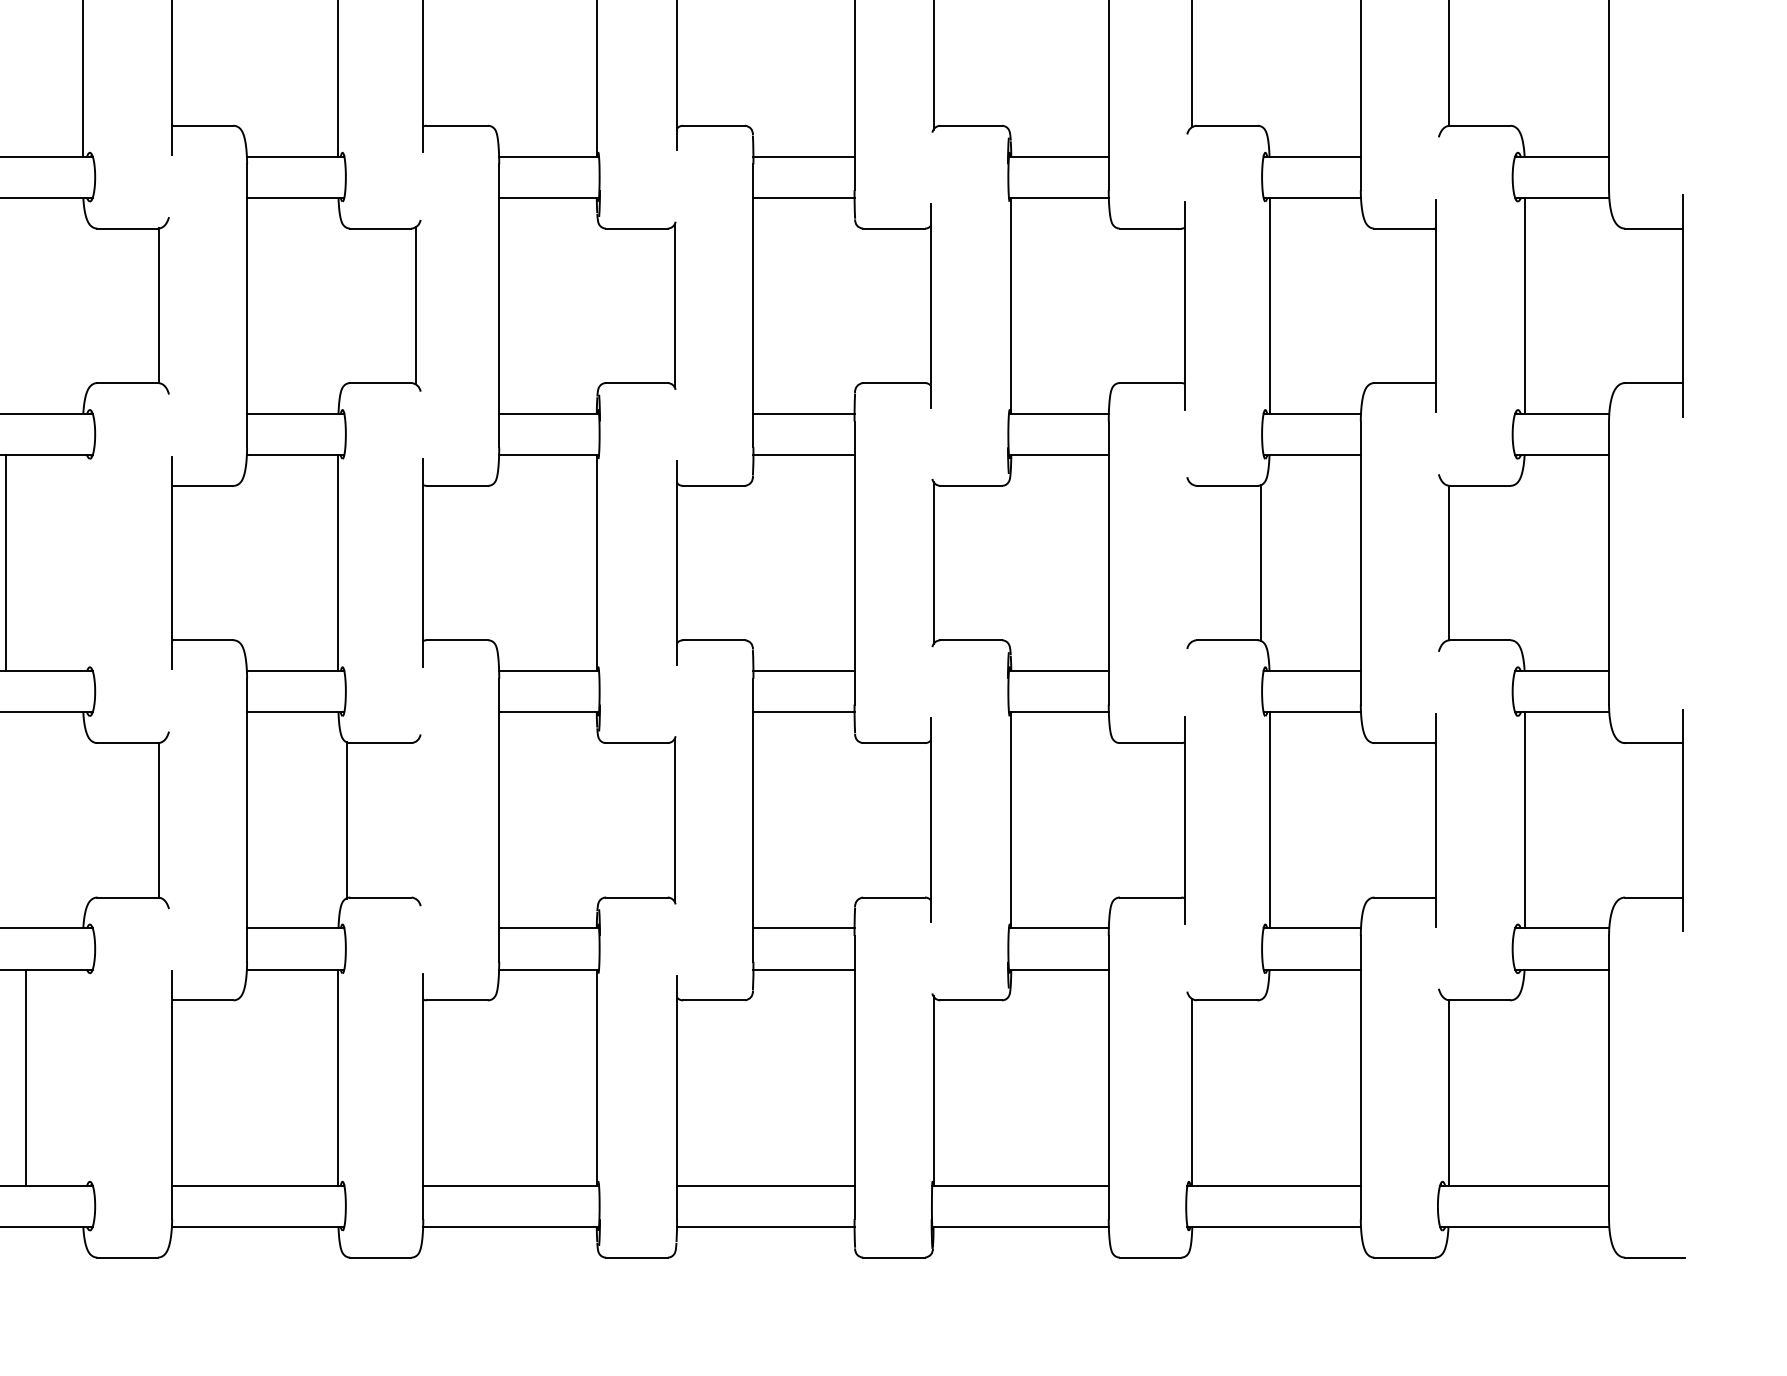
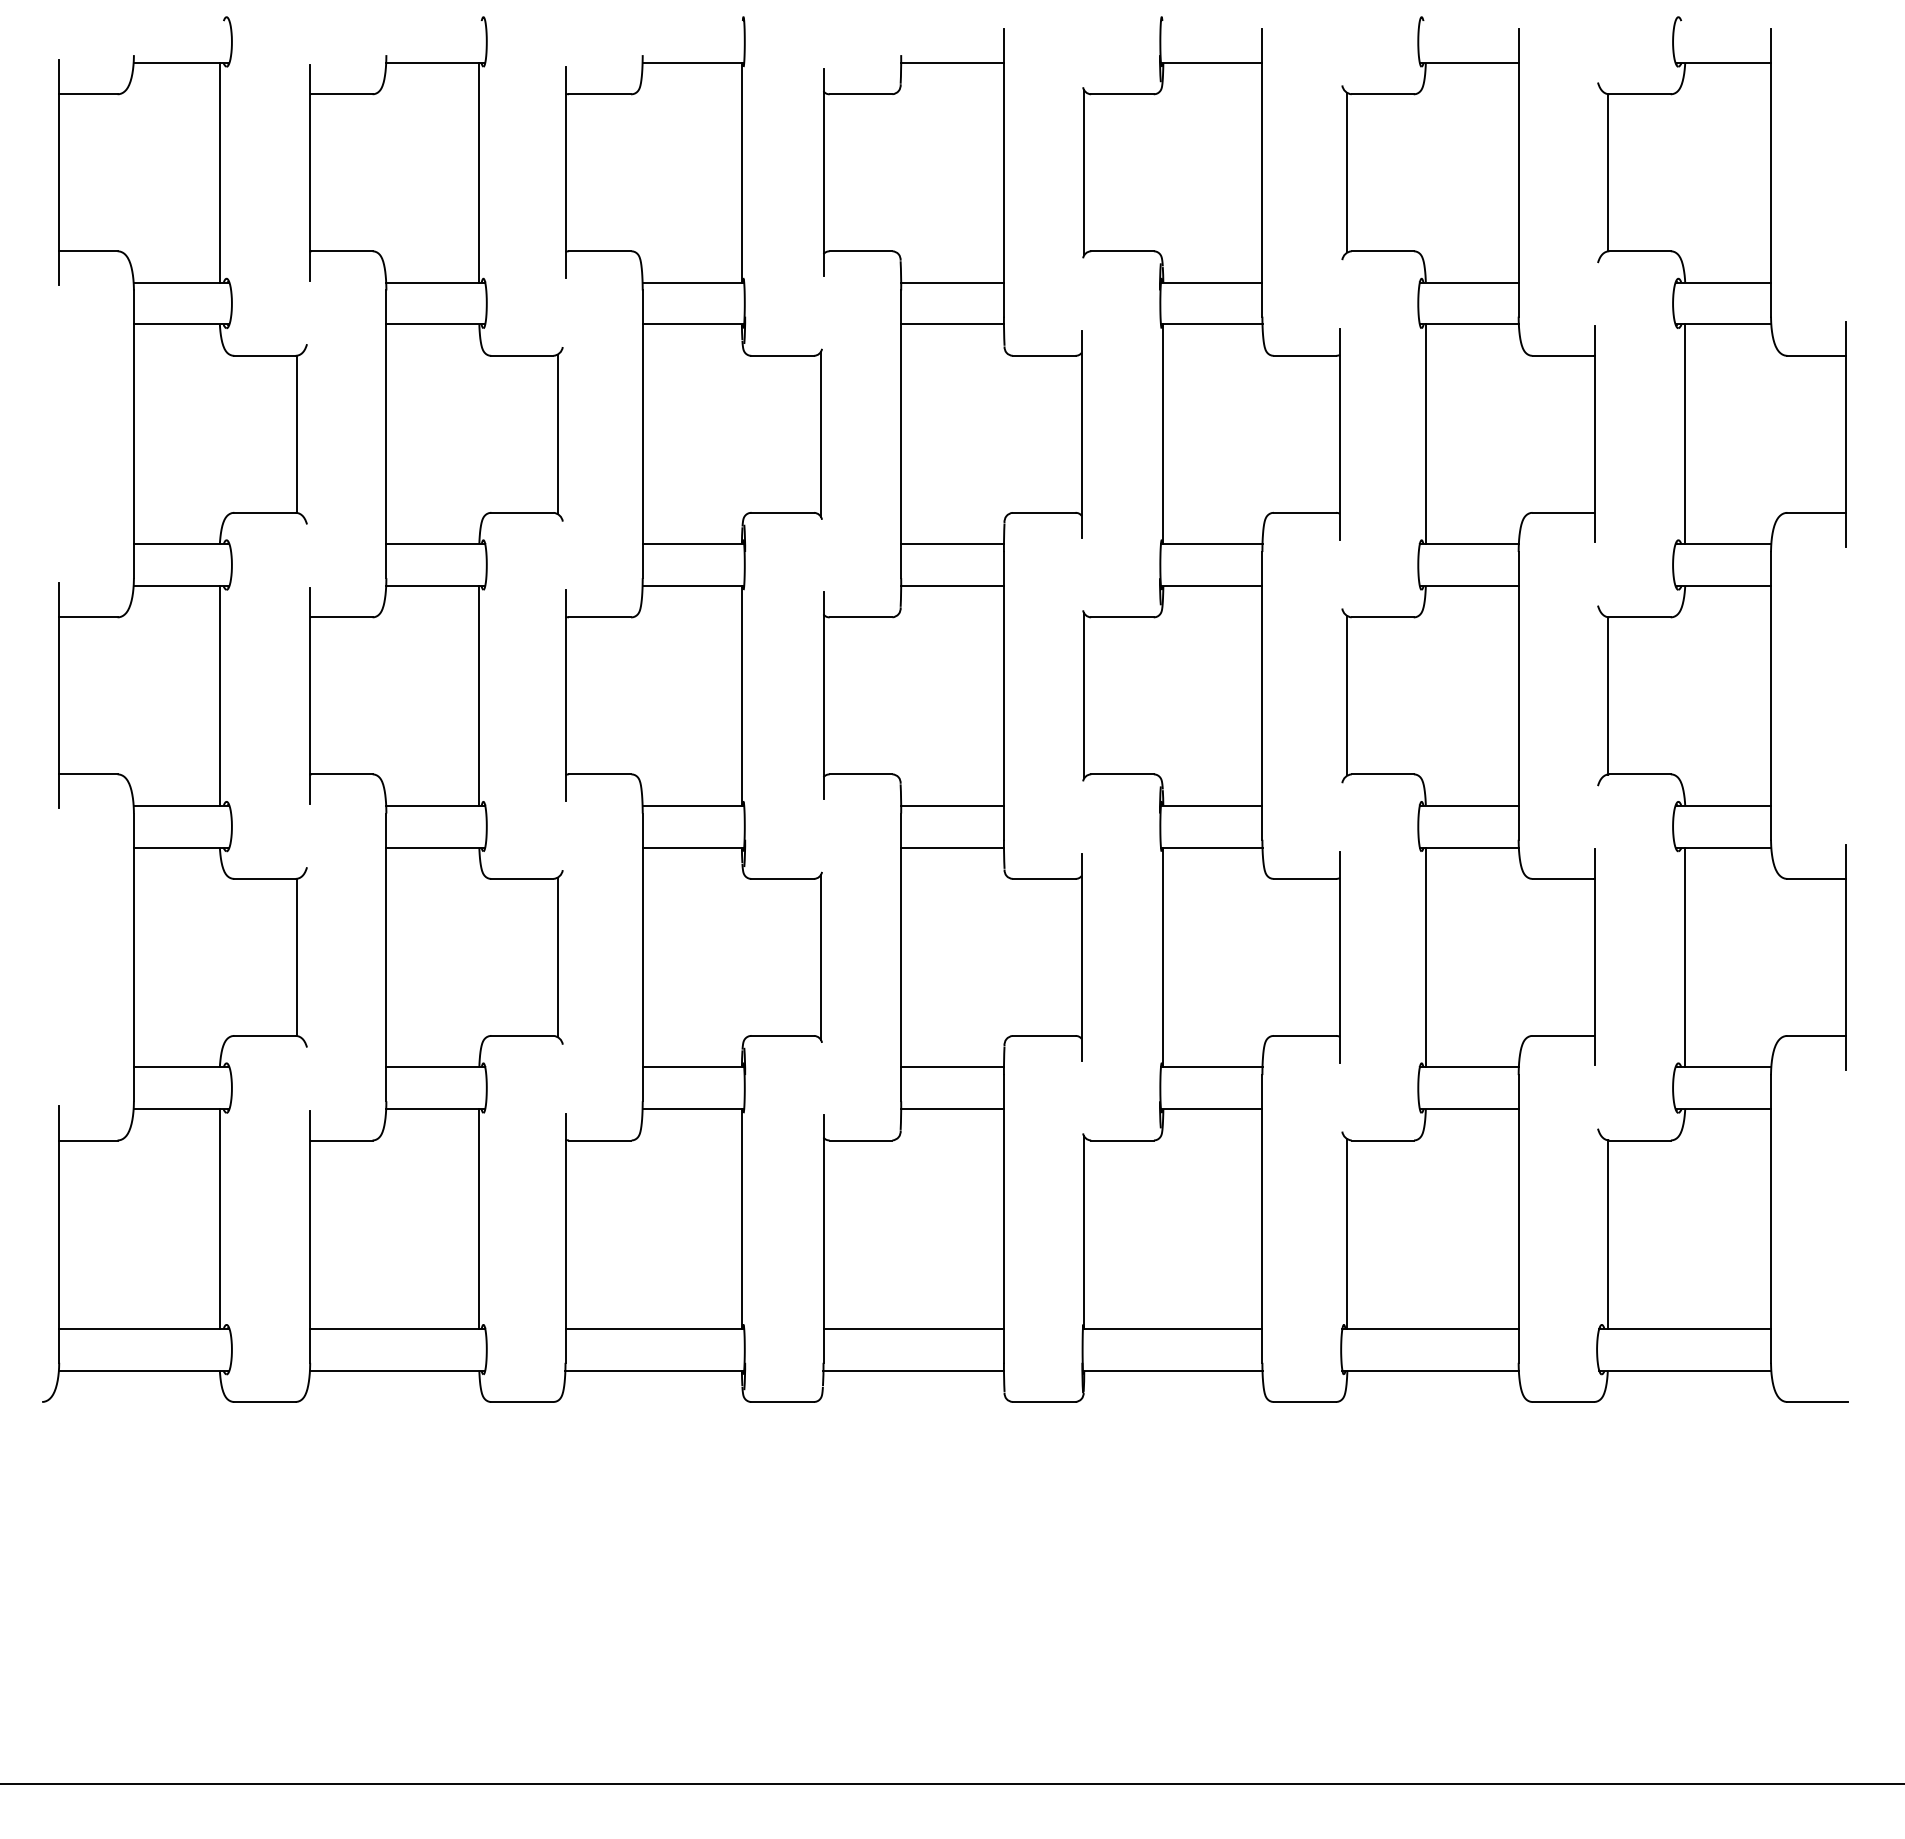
line: (6, 562) -> (219, 695), moved
line: (1261, 562) -> (1347, 695), moved
line: (346, 820) -> (557, 957), moved
line: (25, 1077) -> (219, 1218), moved

